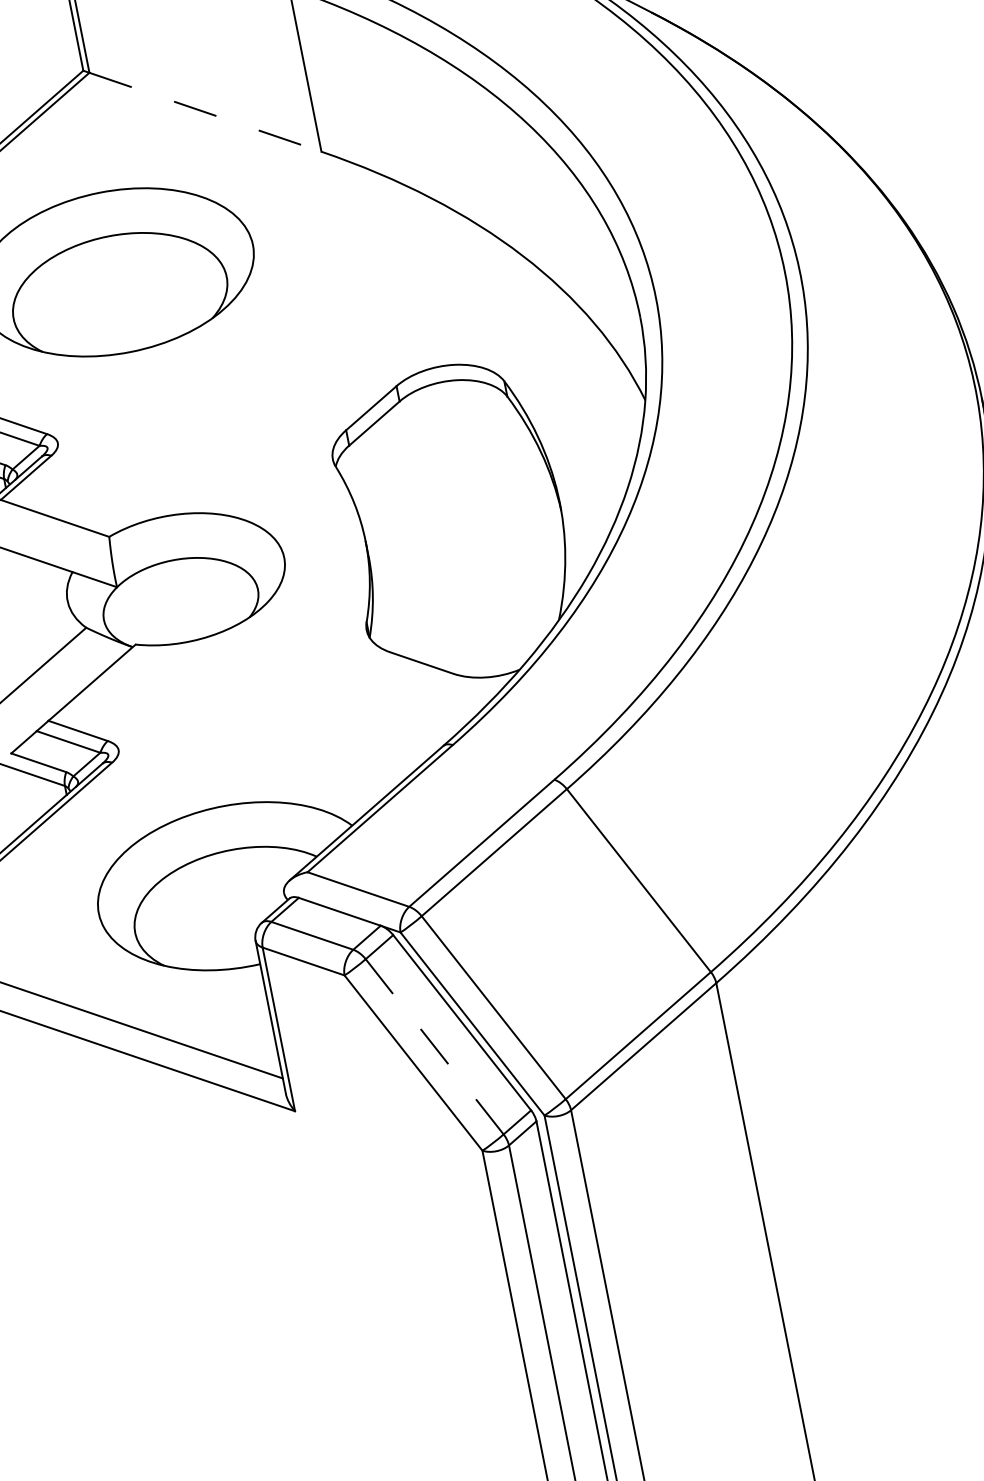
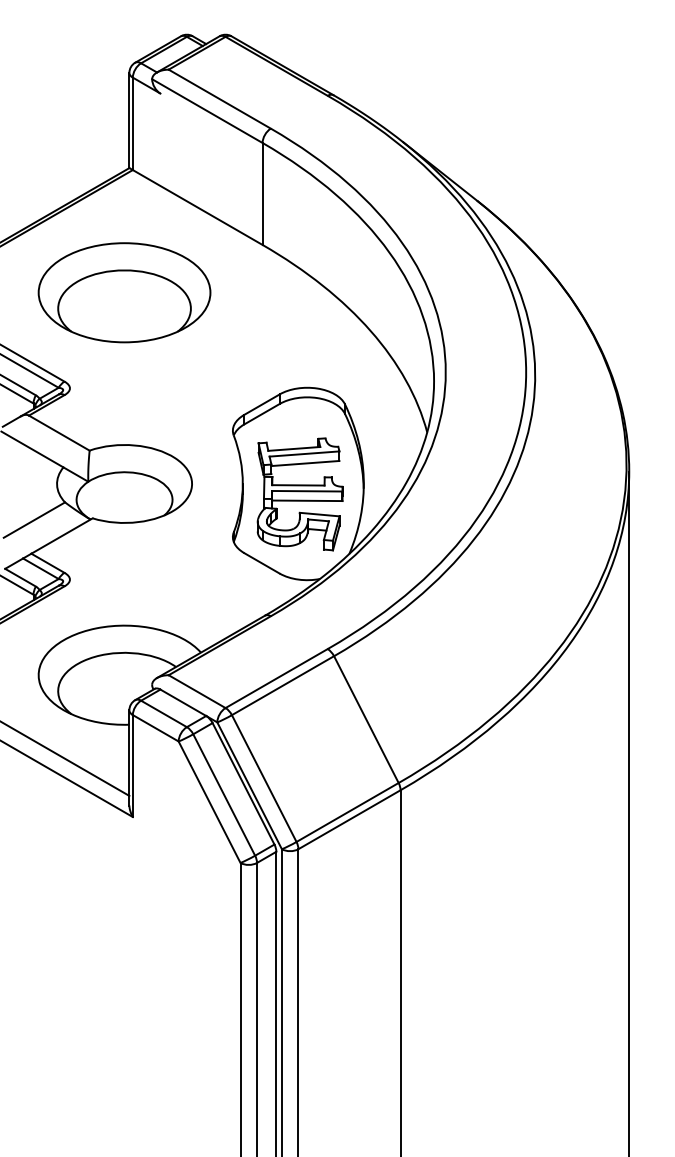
line: (205, 112) -> (197, 207), dashed -> solid
part: (460, 540) -> (299, 494), added
line: (433, 1046) -> (223, 794), dashed -> solid

